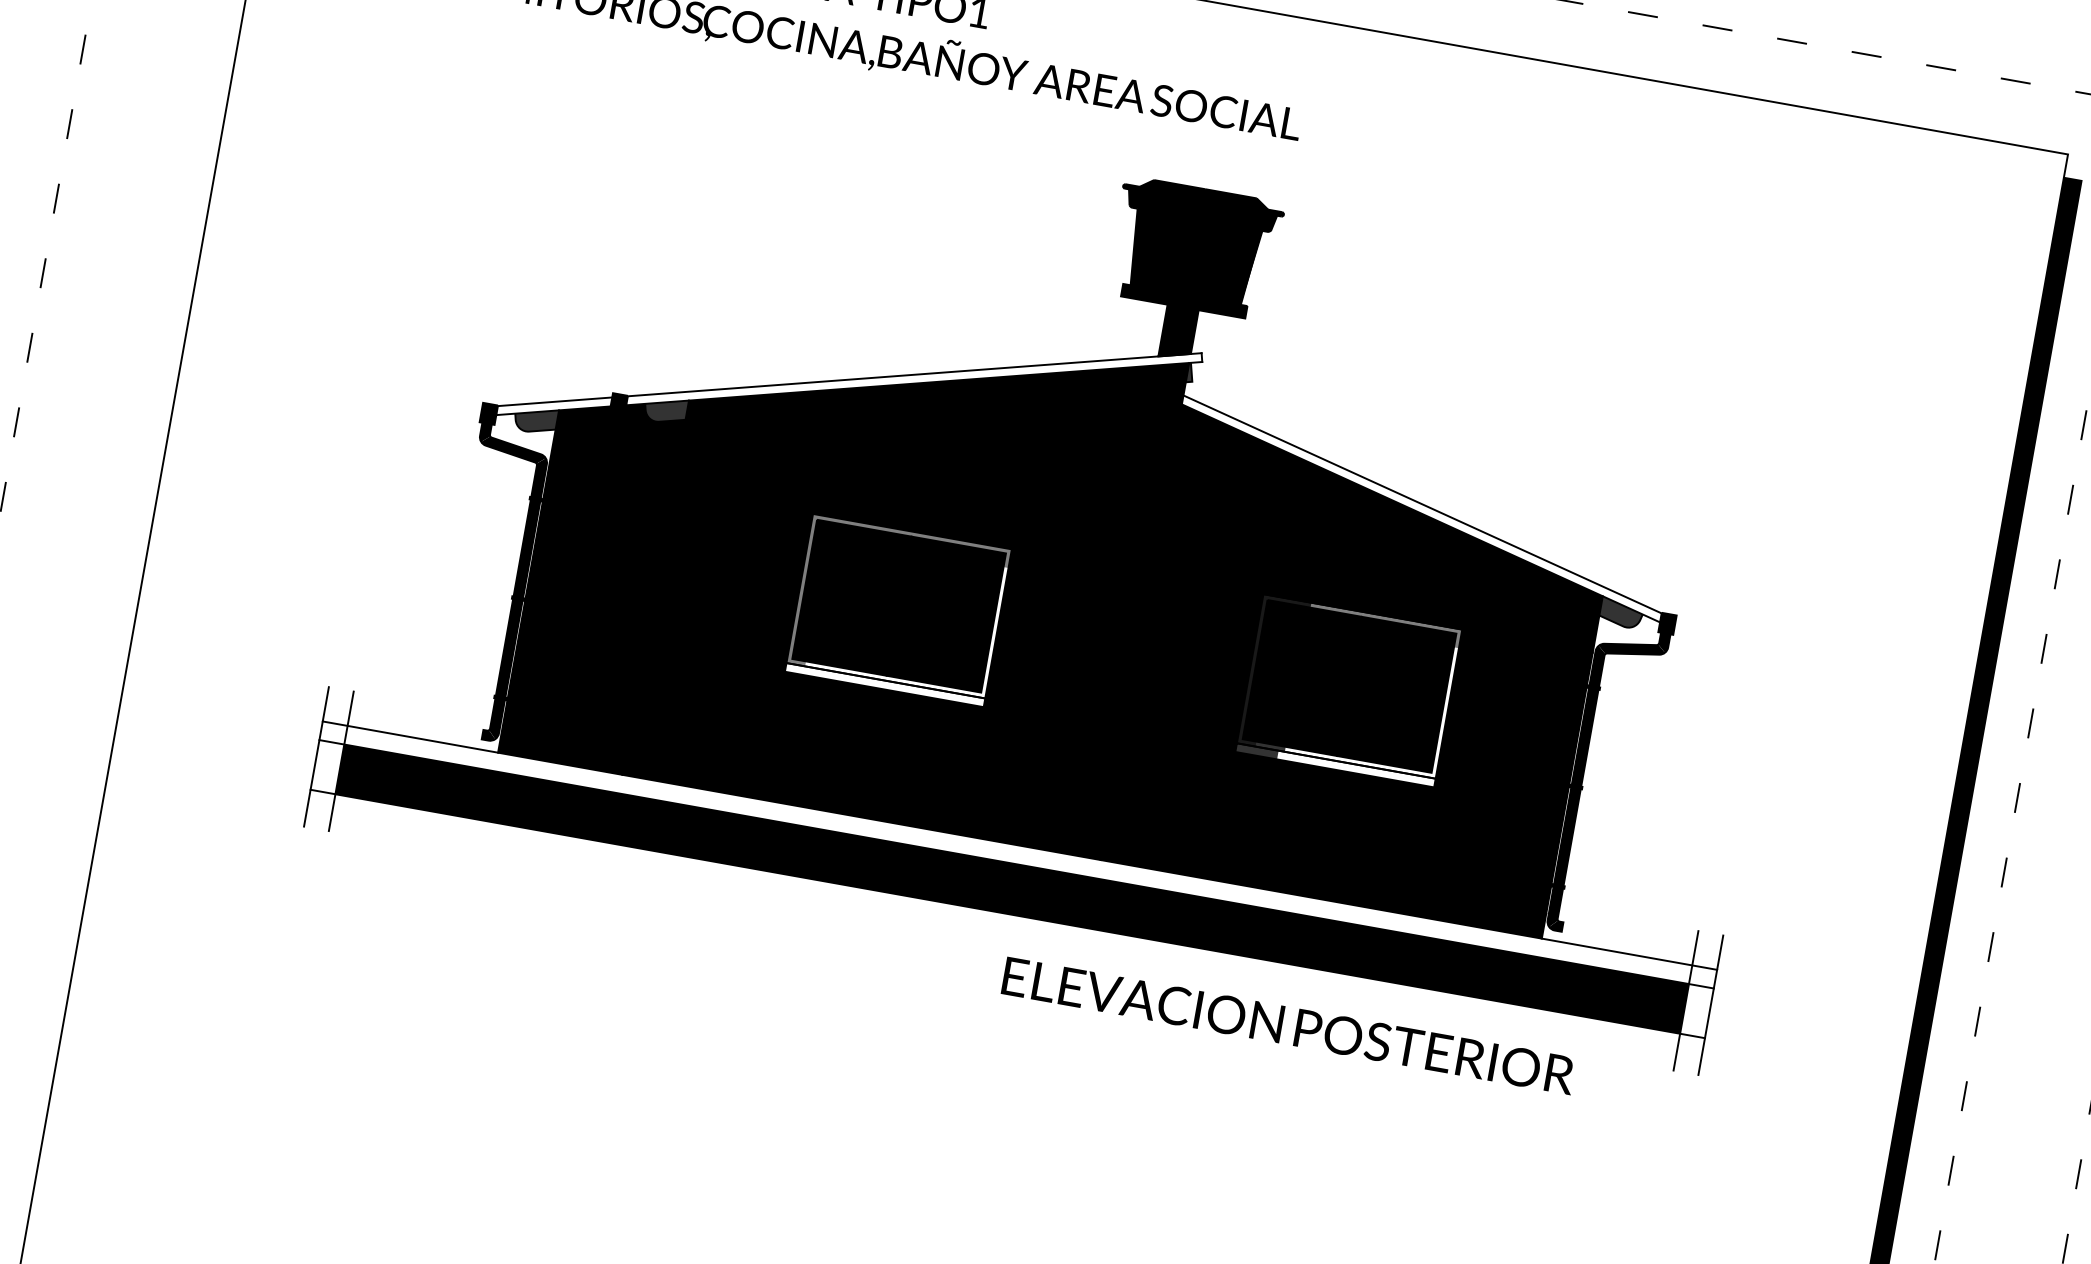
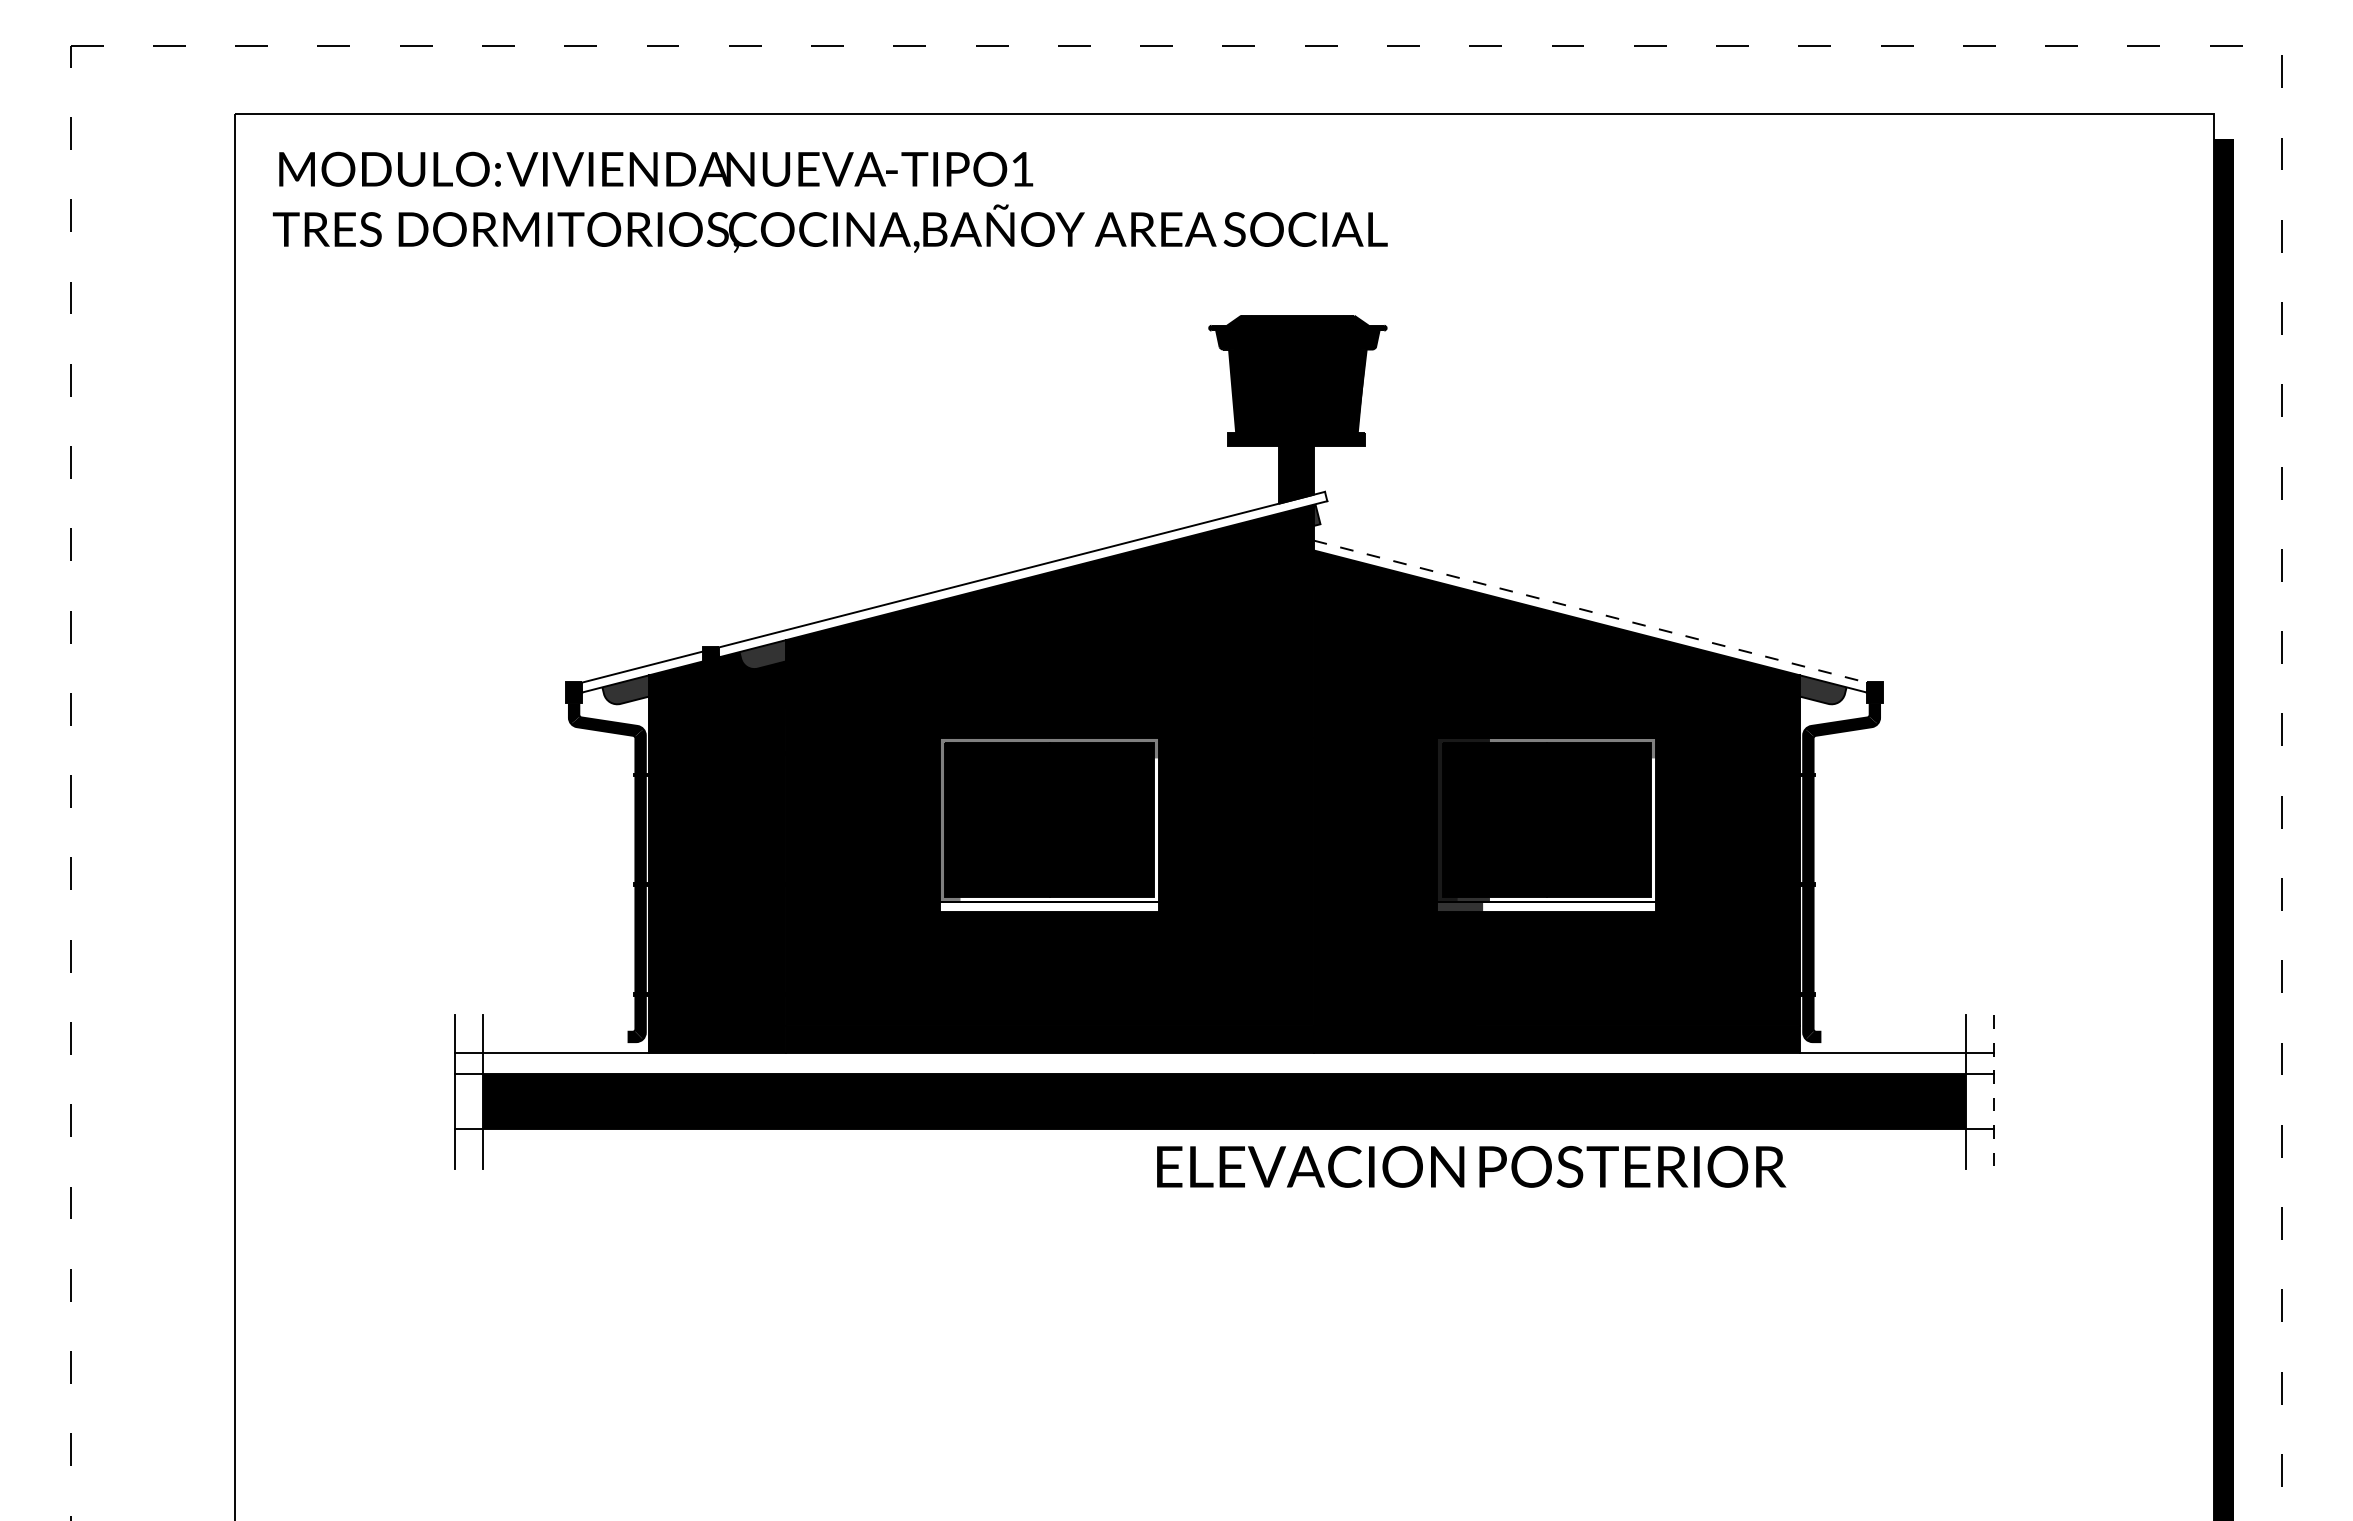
line: (1423, 504) -> (1591, 611), solid -> dashed
line: (1710, 1005) -> (1993, 1092), solid -> dashed
text: (1288, 1025) -> (1471, 1166), moved

